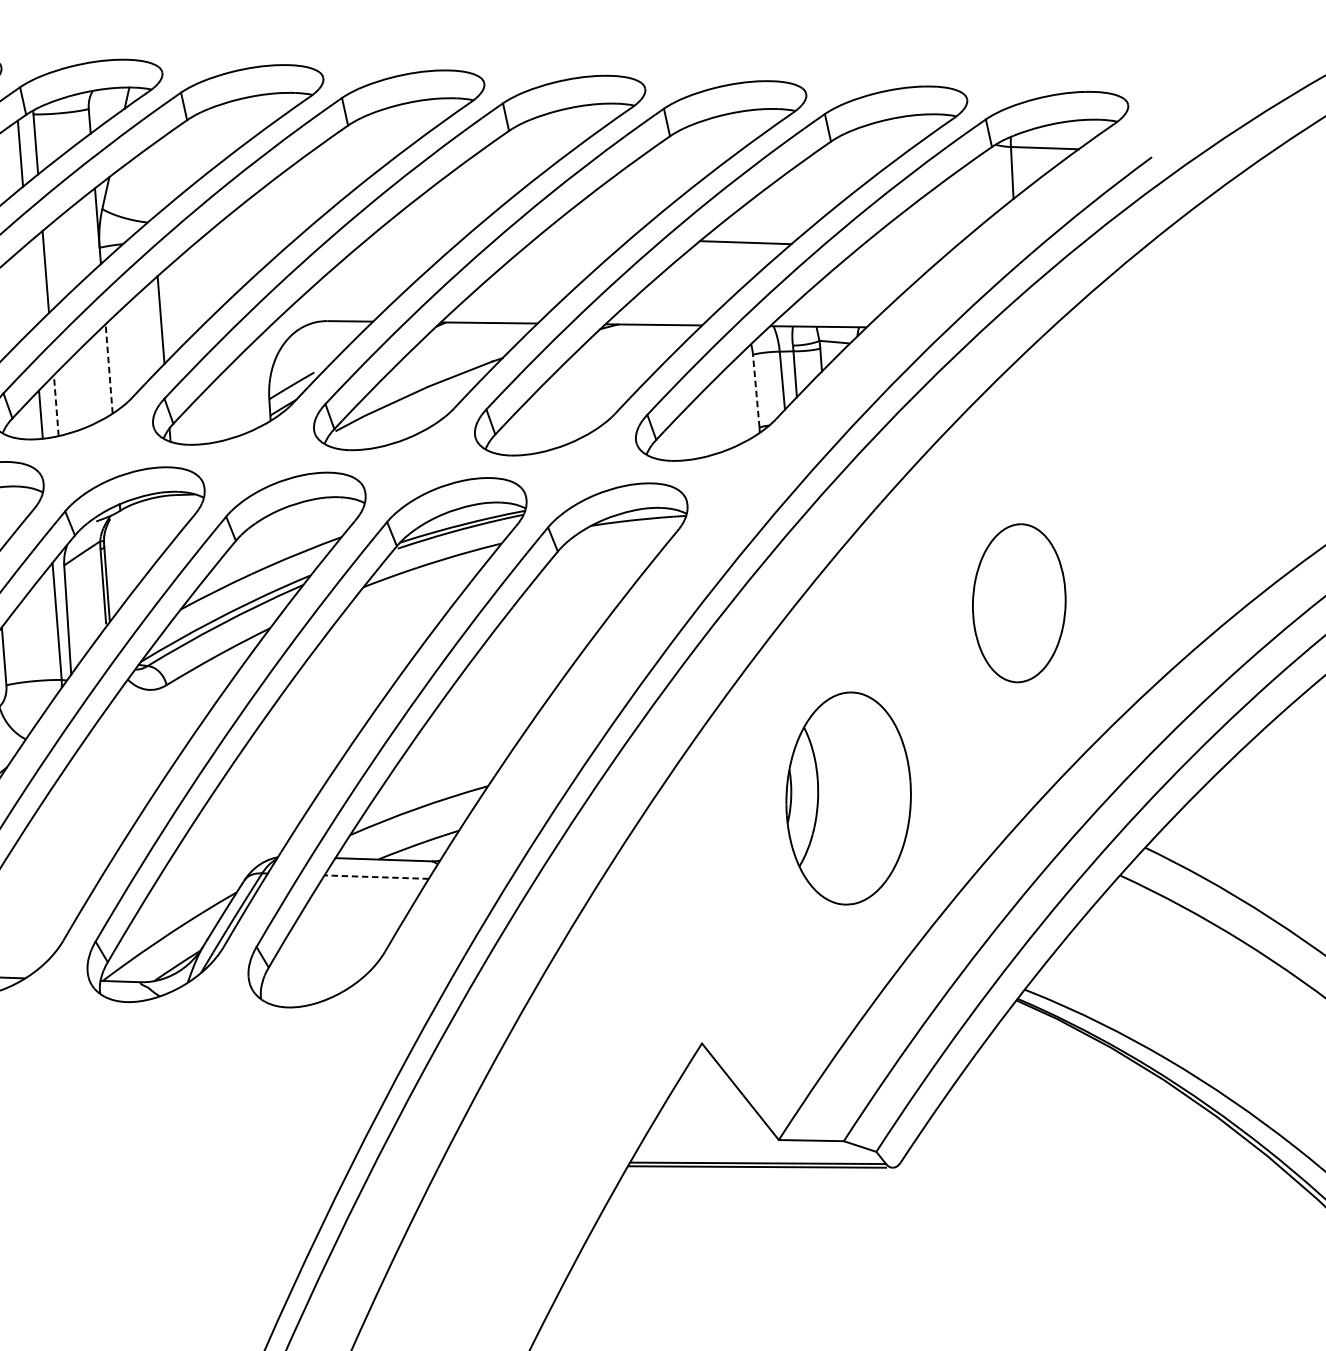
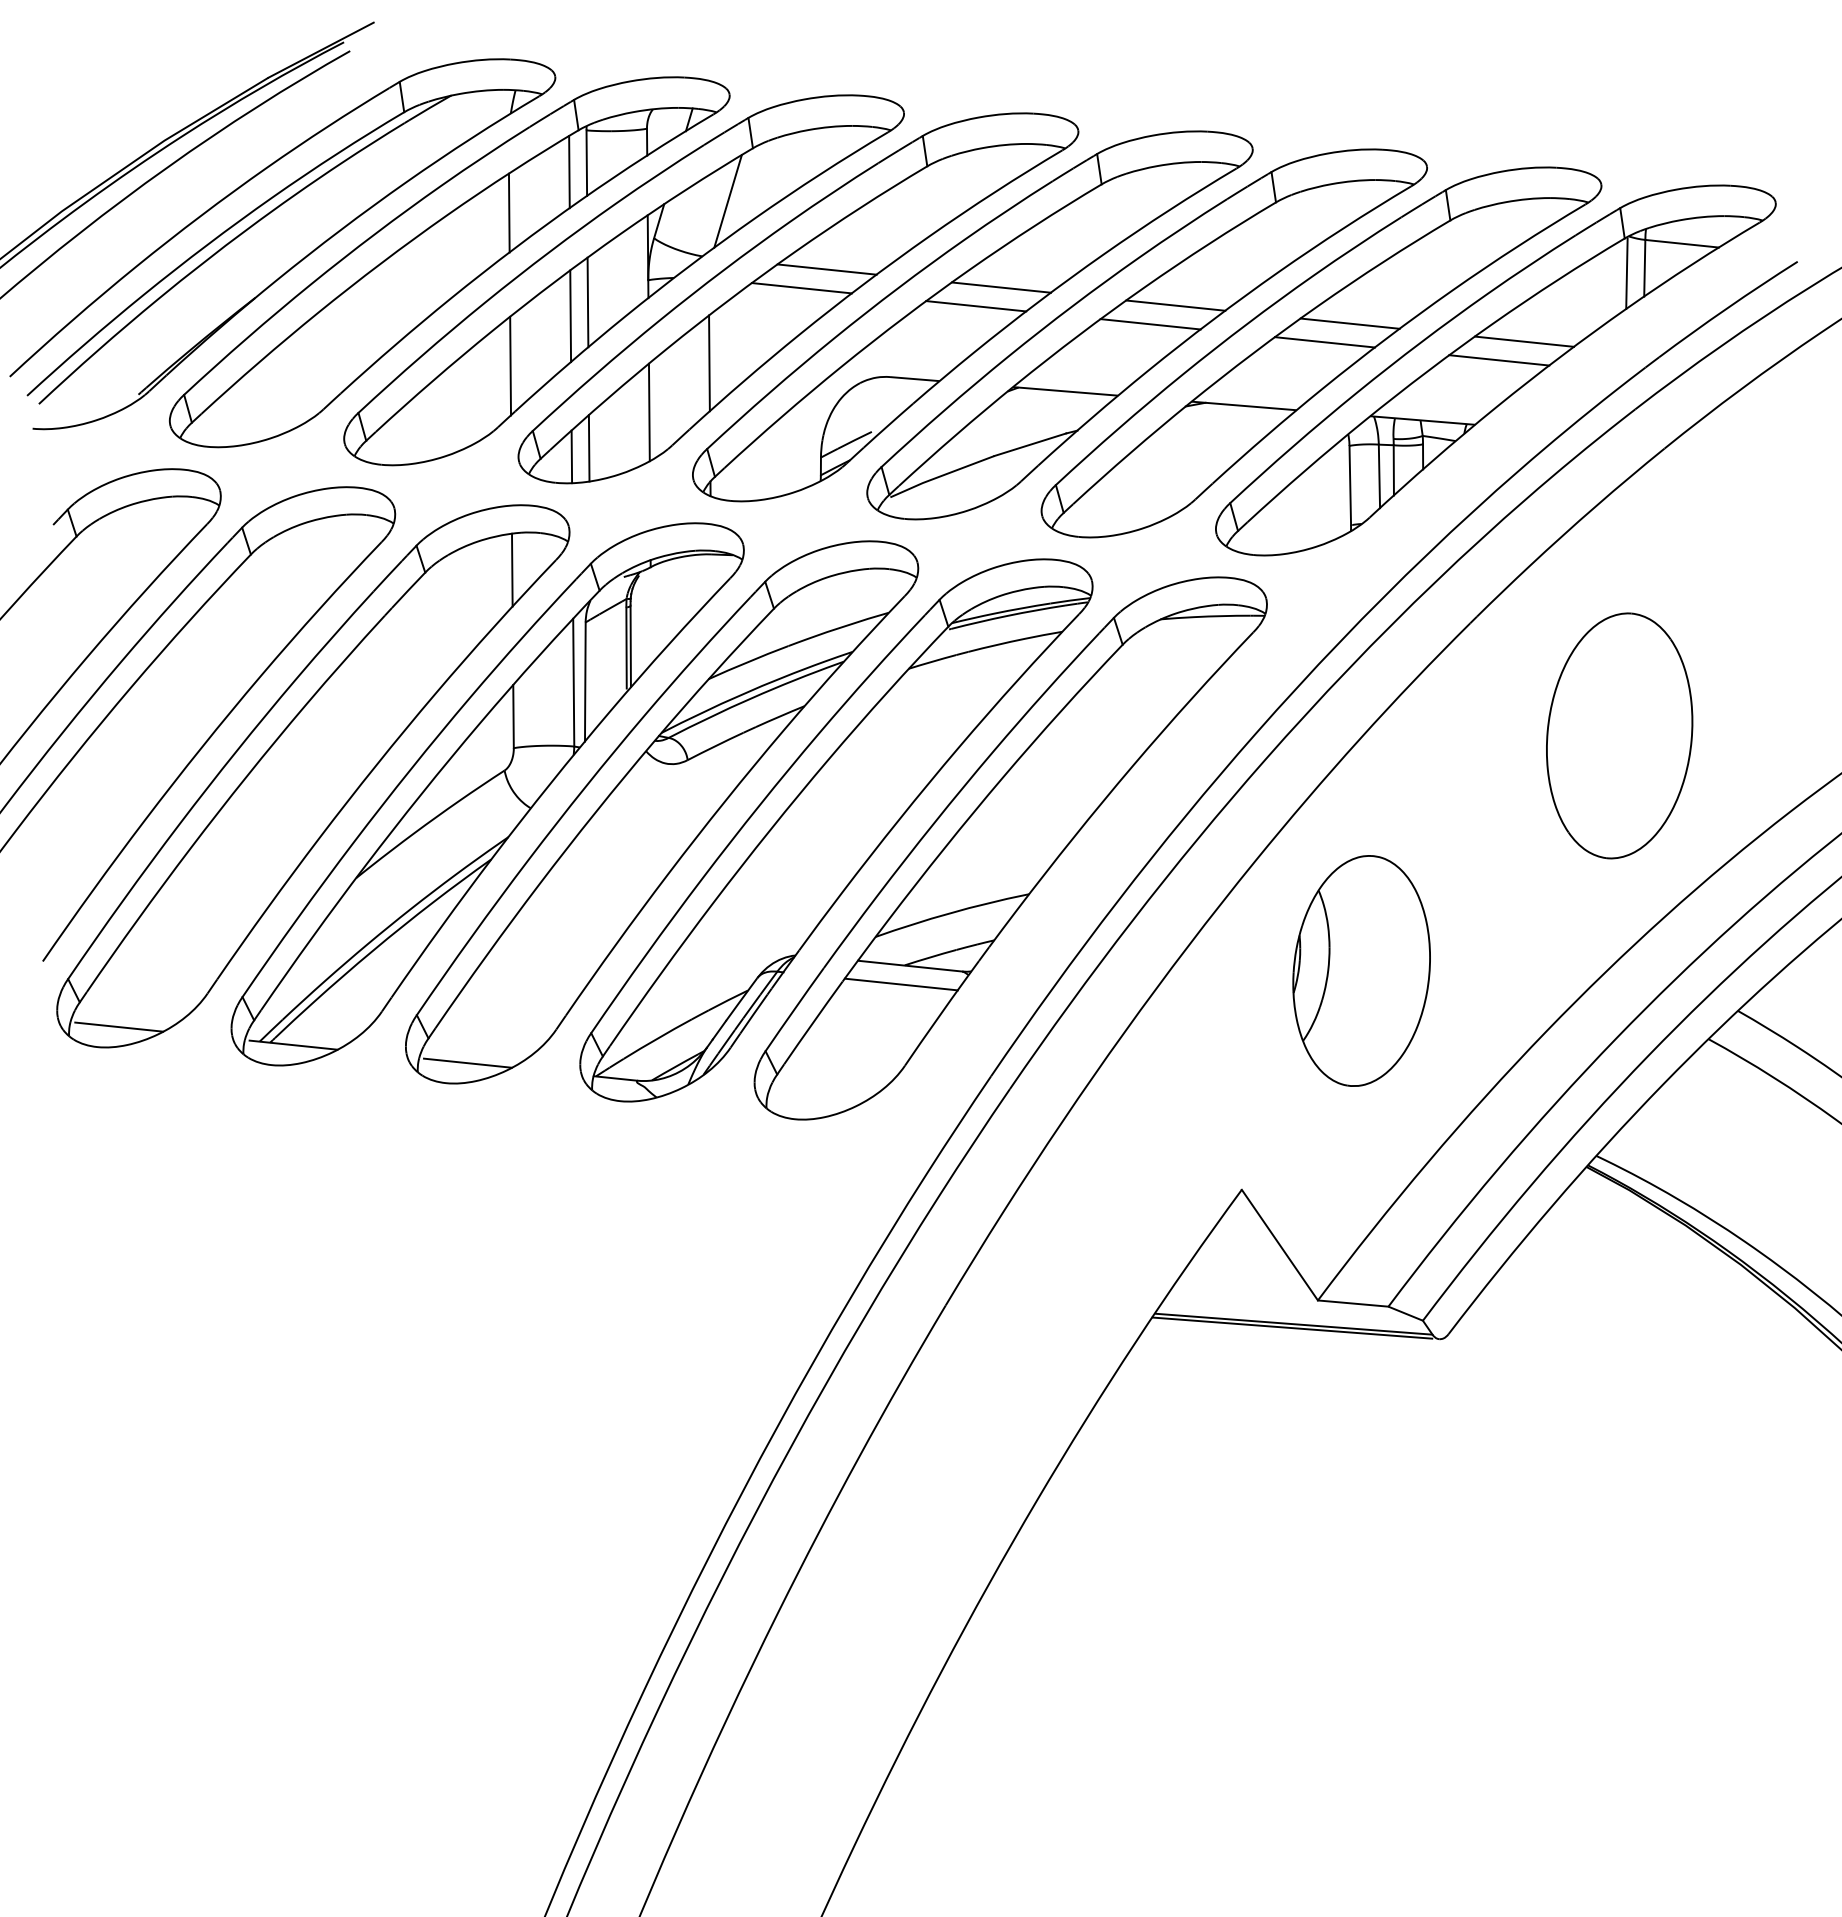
line: (167, 170) -> (727, 201), added
line: (995, 178) -> (1626, 273), added
line: (262, 226) -> (826, 269), added
line: (423, 231) -> (1001, 287), added
line: (584, 237) -> (1175, 305), added
line: (240, 245) -> (801, 288), added
line: (906, 247) -> (1524, 341), added
line: (402, 250) -> (976, 306), added
line: (562, 256) -> (1150, 324), added
line: (723, 261) -> (1324, 342), added
line: (885, 266) -> (1499, 360), added
line: (30, 286) -> (570, 316), added
line: (109, 368) -> (649, 412), dashed -> solid
line: (756, 390) -> (1350, 485), dashed -> solid
line: (56, 404) -> (589, 447), dashed -> solid
part: (1019, 602) -> (1619, 735), size x1.43
part: (848, 798) -> (1361, 970), moved
line: (376, 877) -> (901, 984), dashed -> solid

